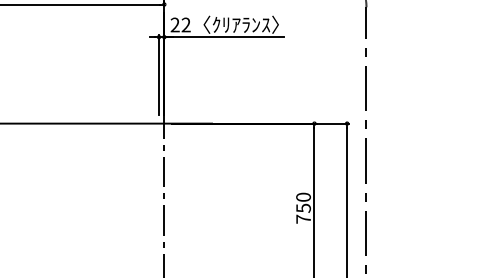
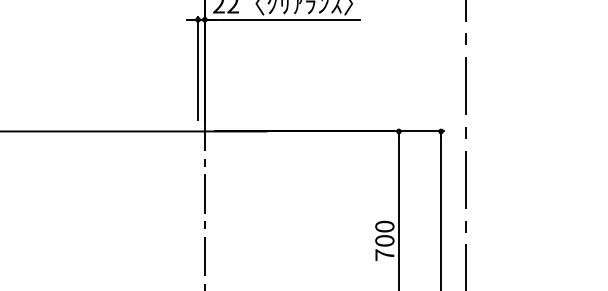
text: (303, 207) -> (384, 239), 750 -> 700

